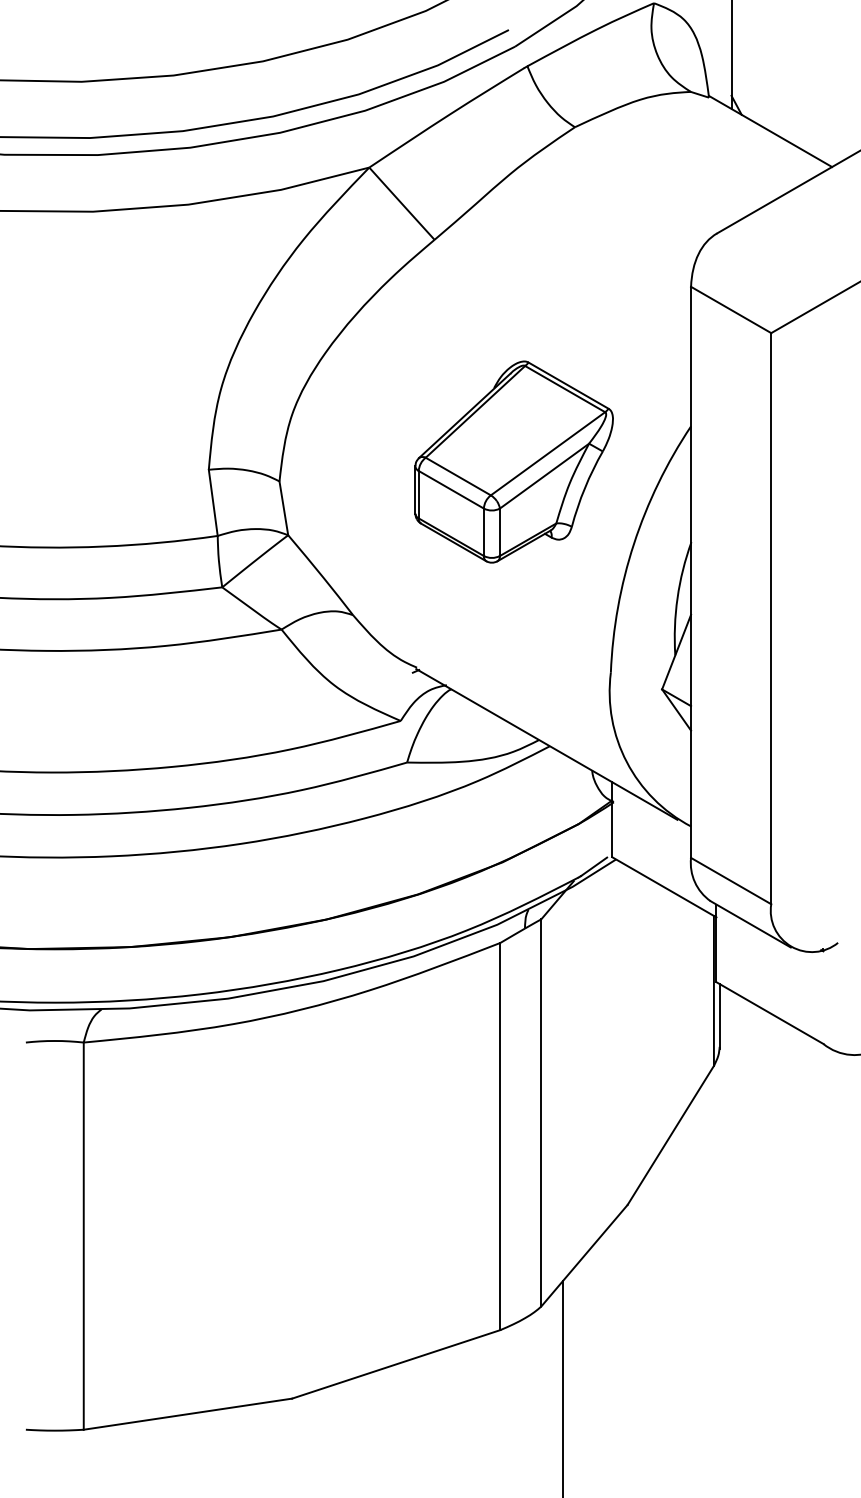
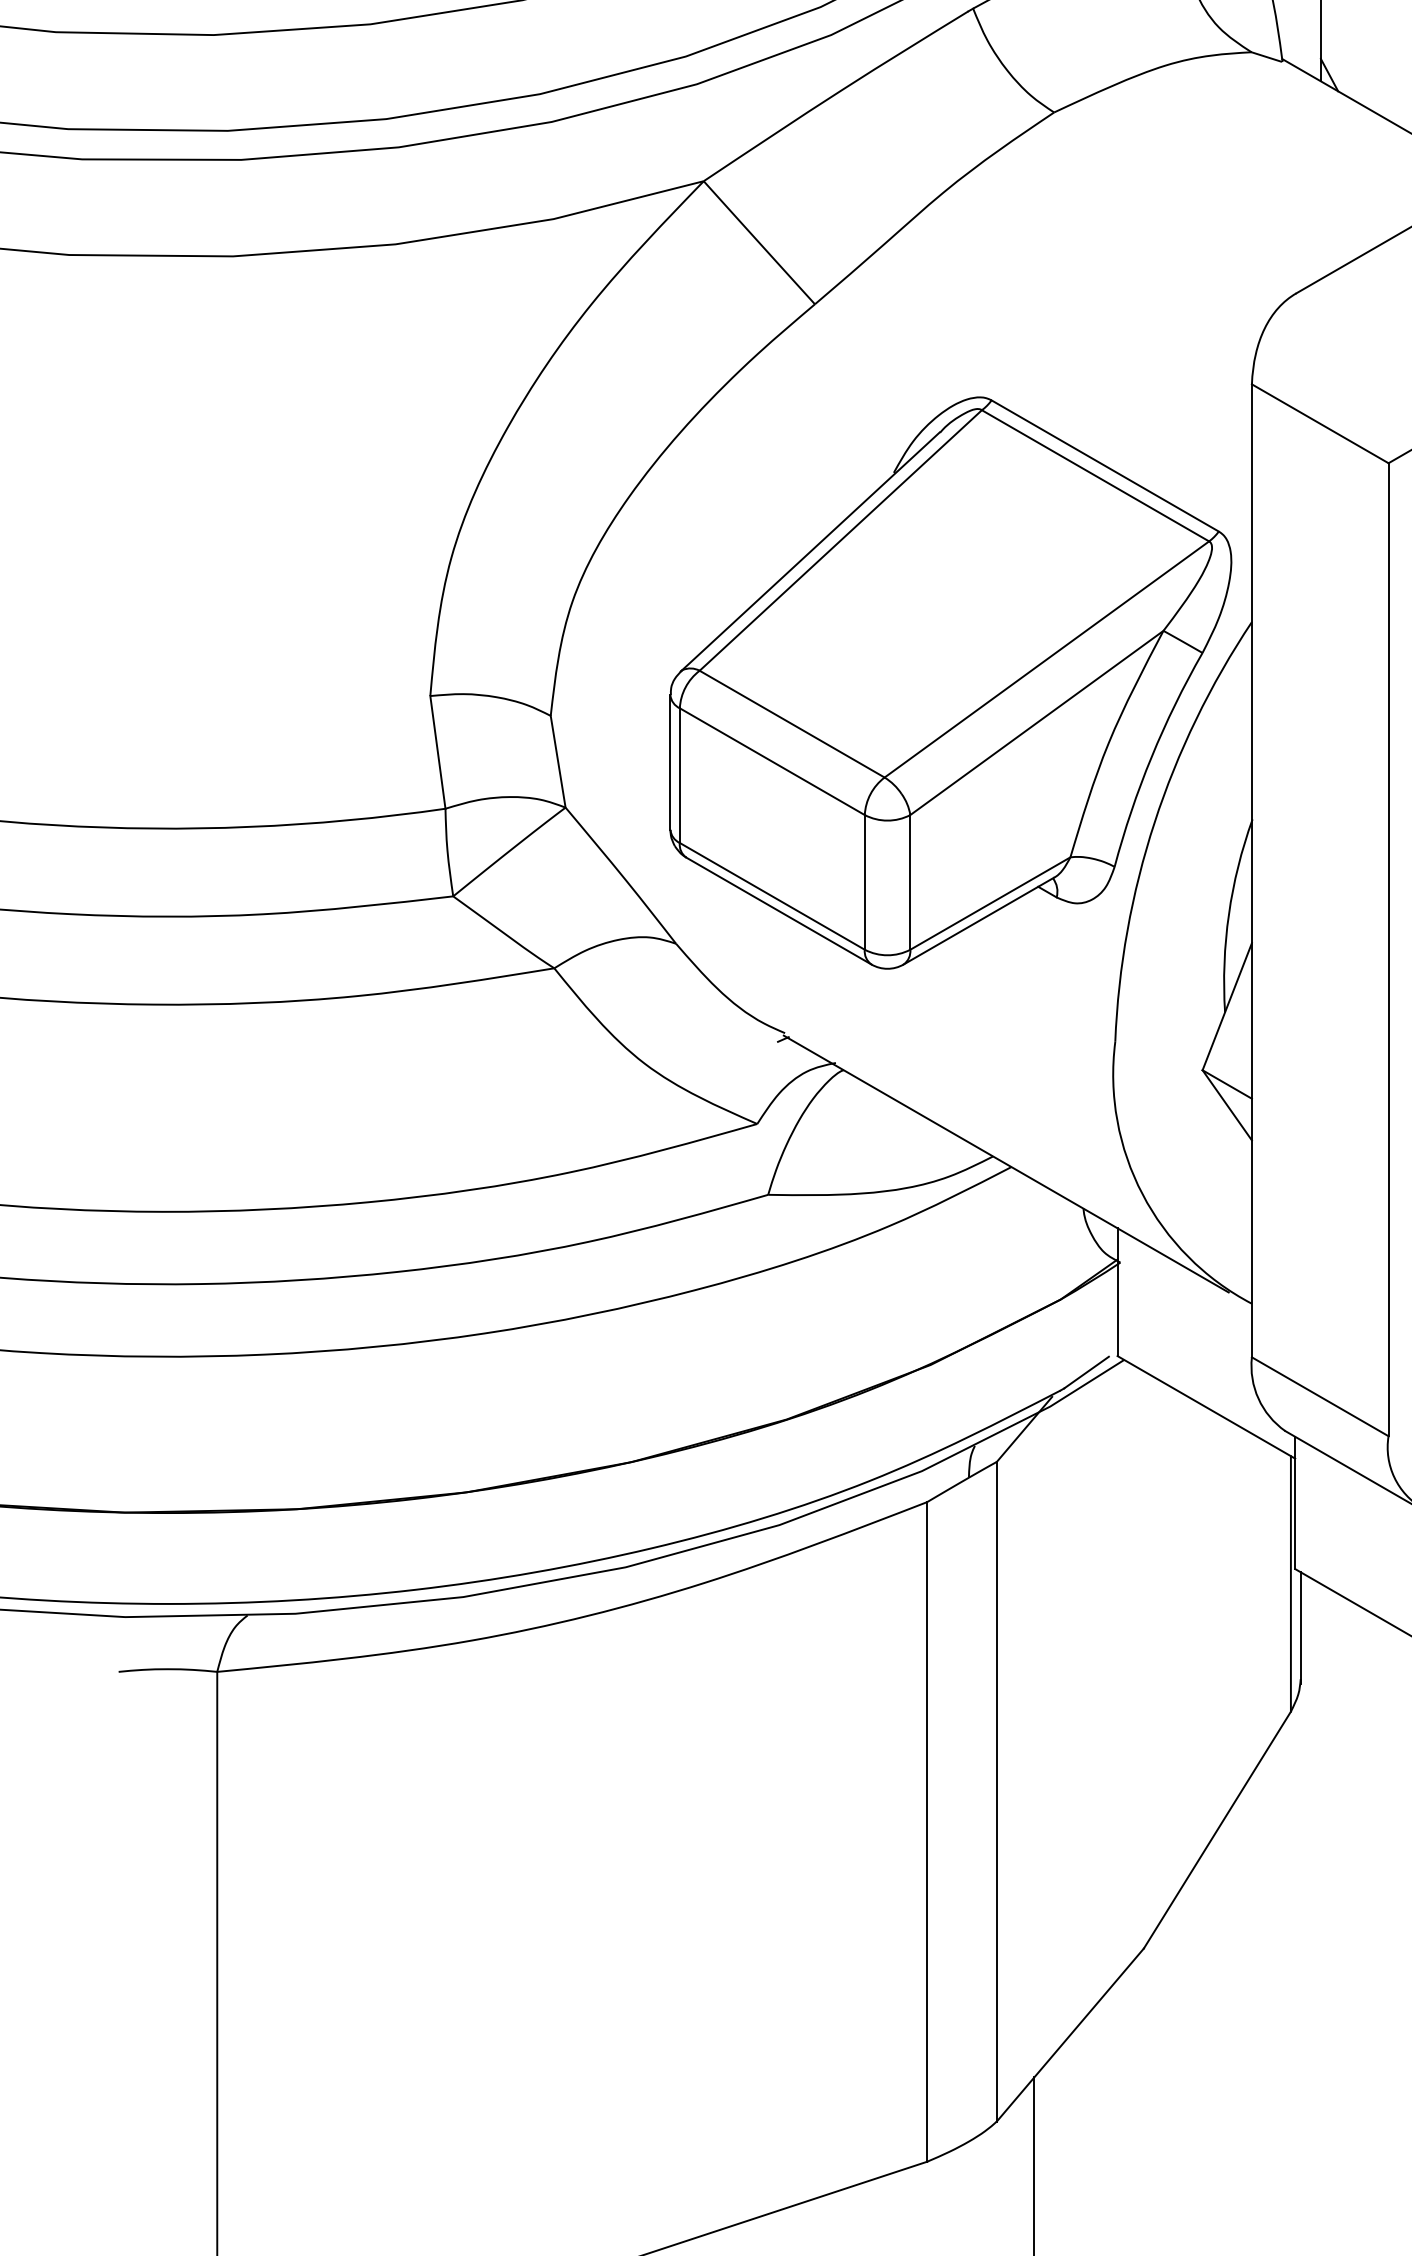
part: (513, 461) -> (949, 681), size x1.67

